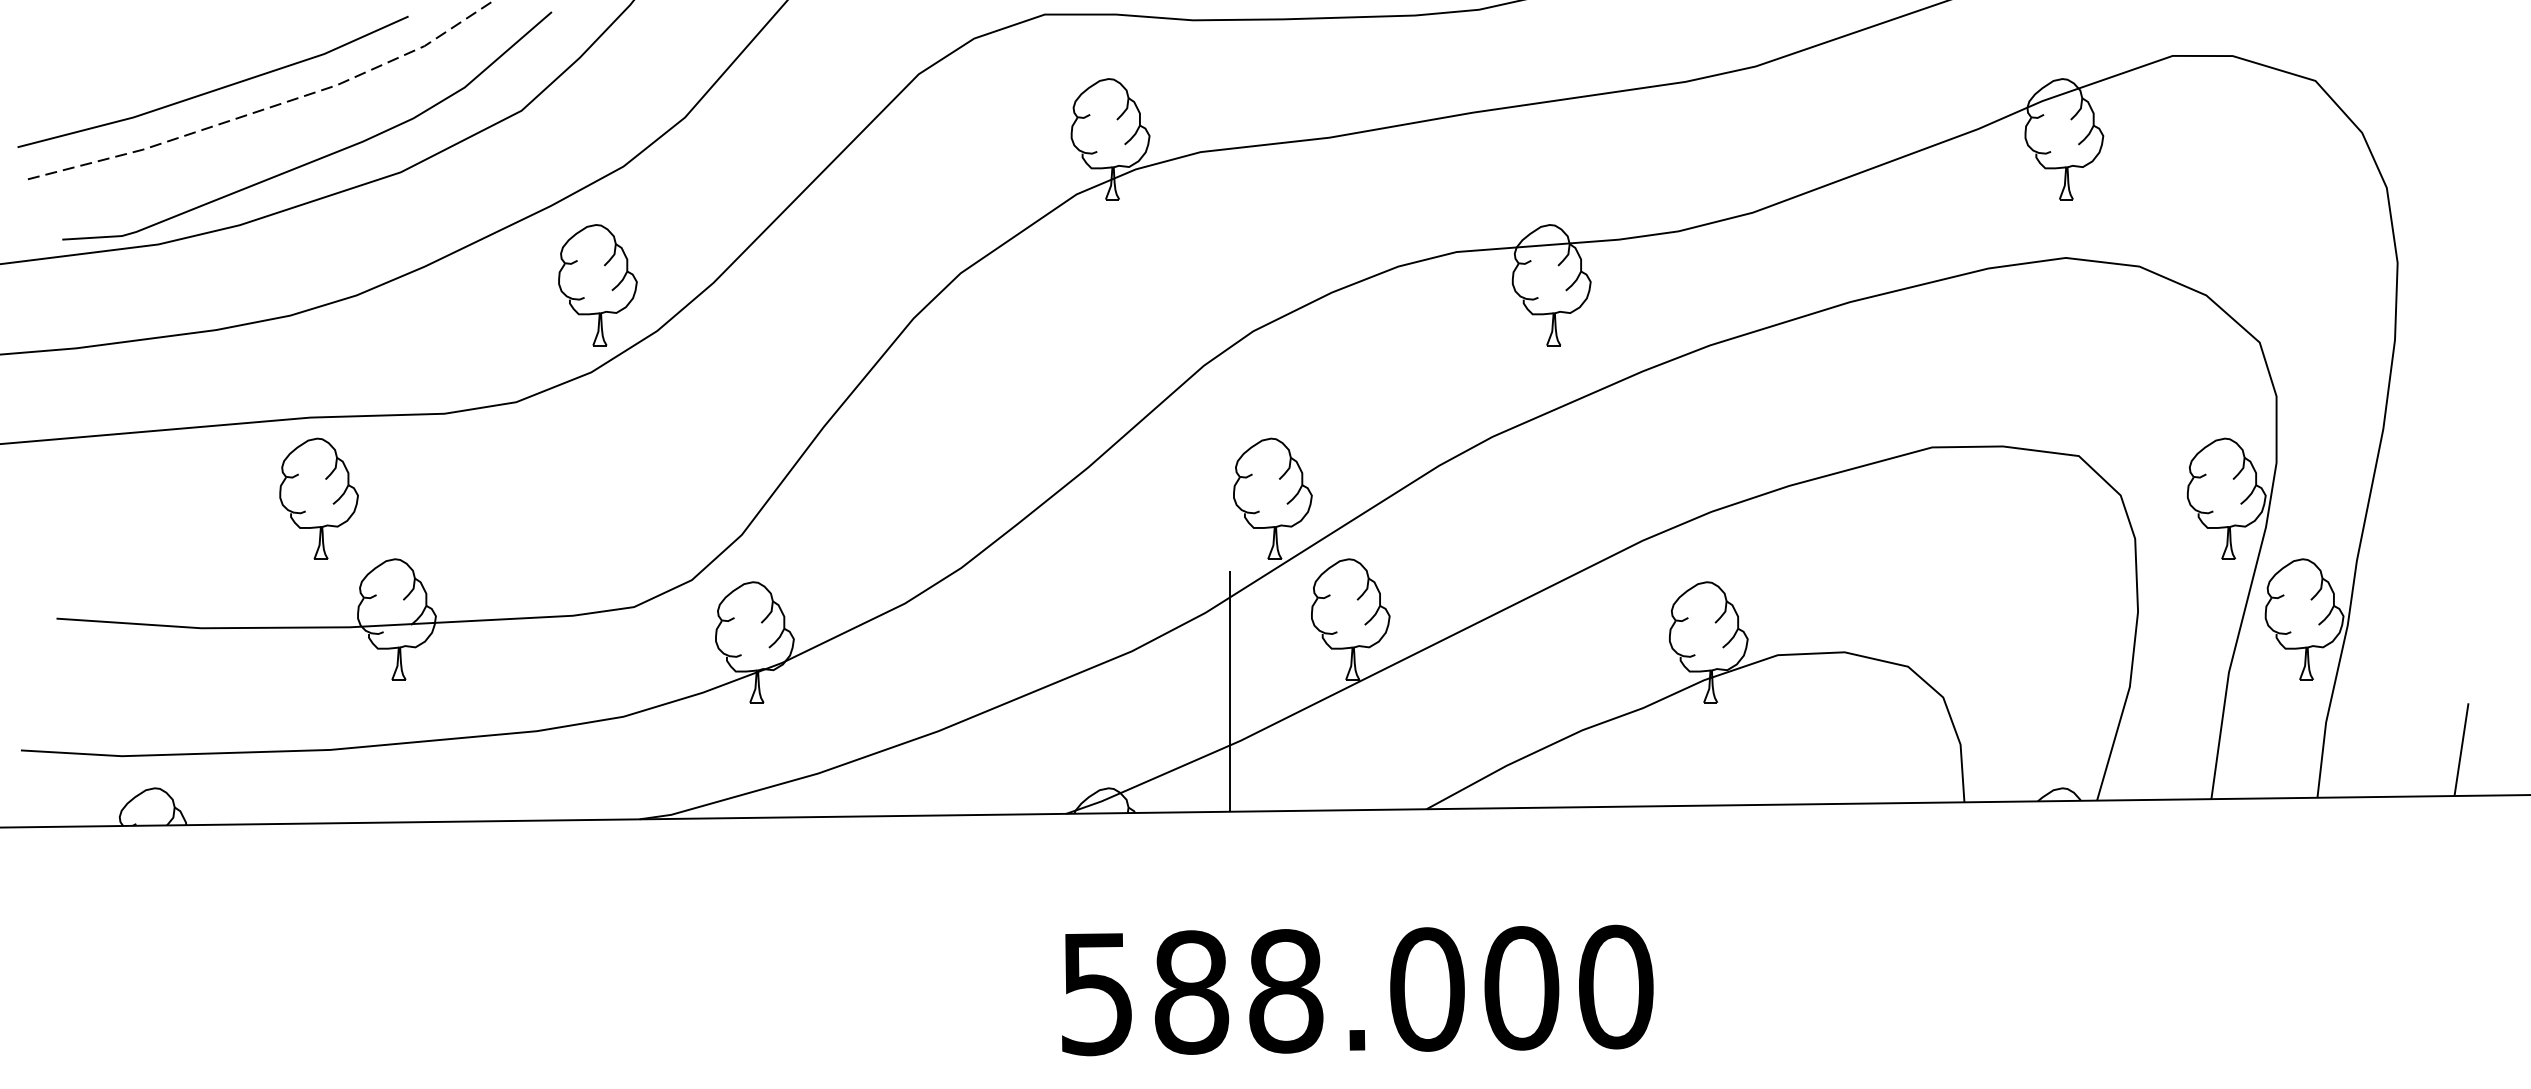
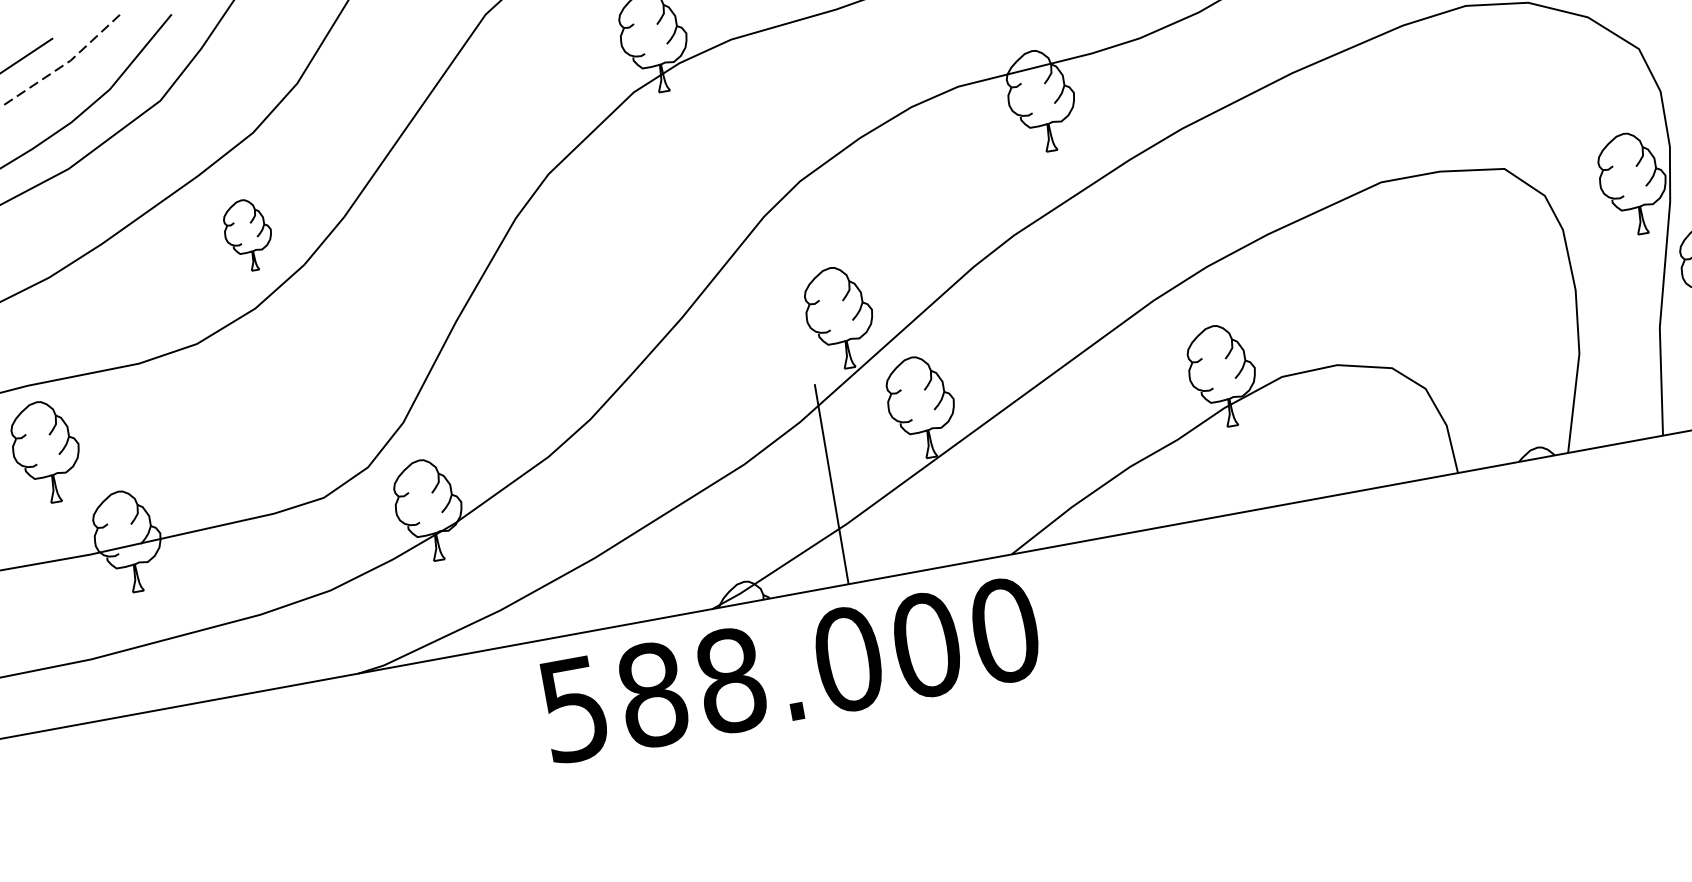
part: (597, 285) -> (248, 235), size x0.7
text: (1357, 990) -> (790, 669), moved

